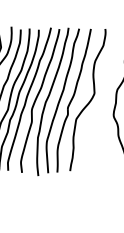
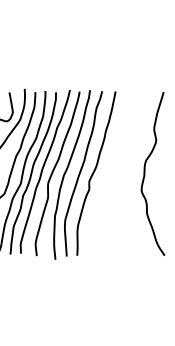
curve: (89, 99) -> (114, 172), removed

